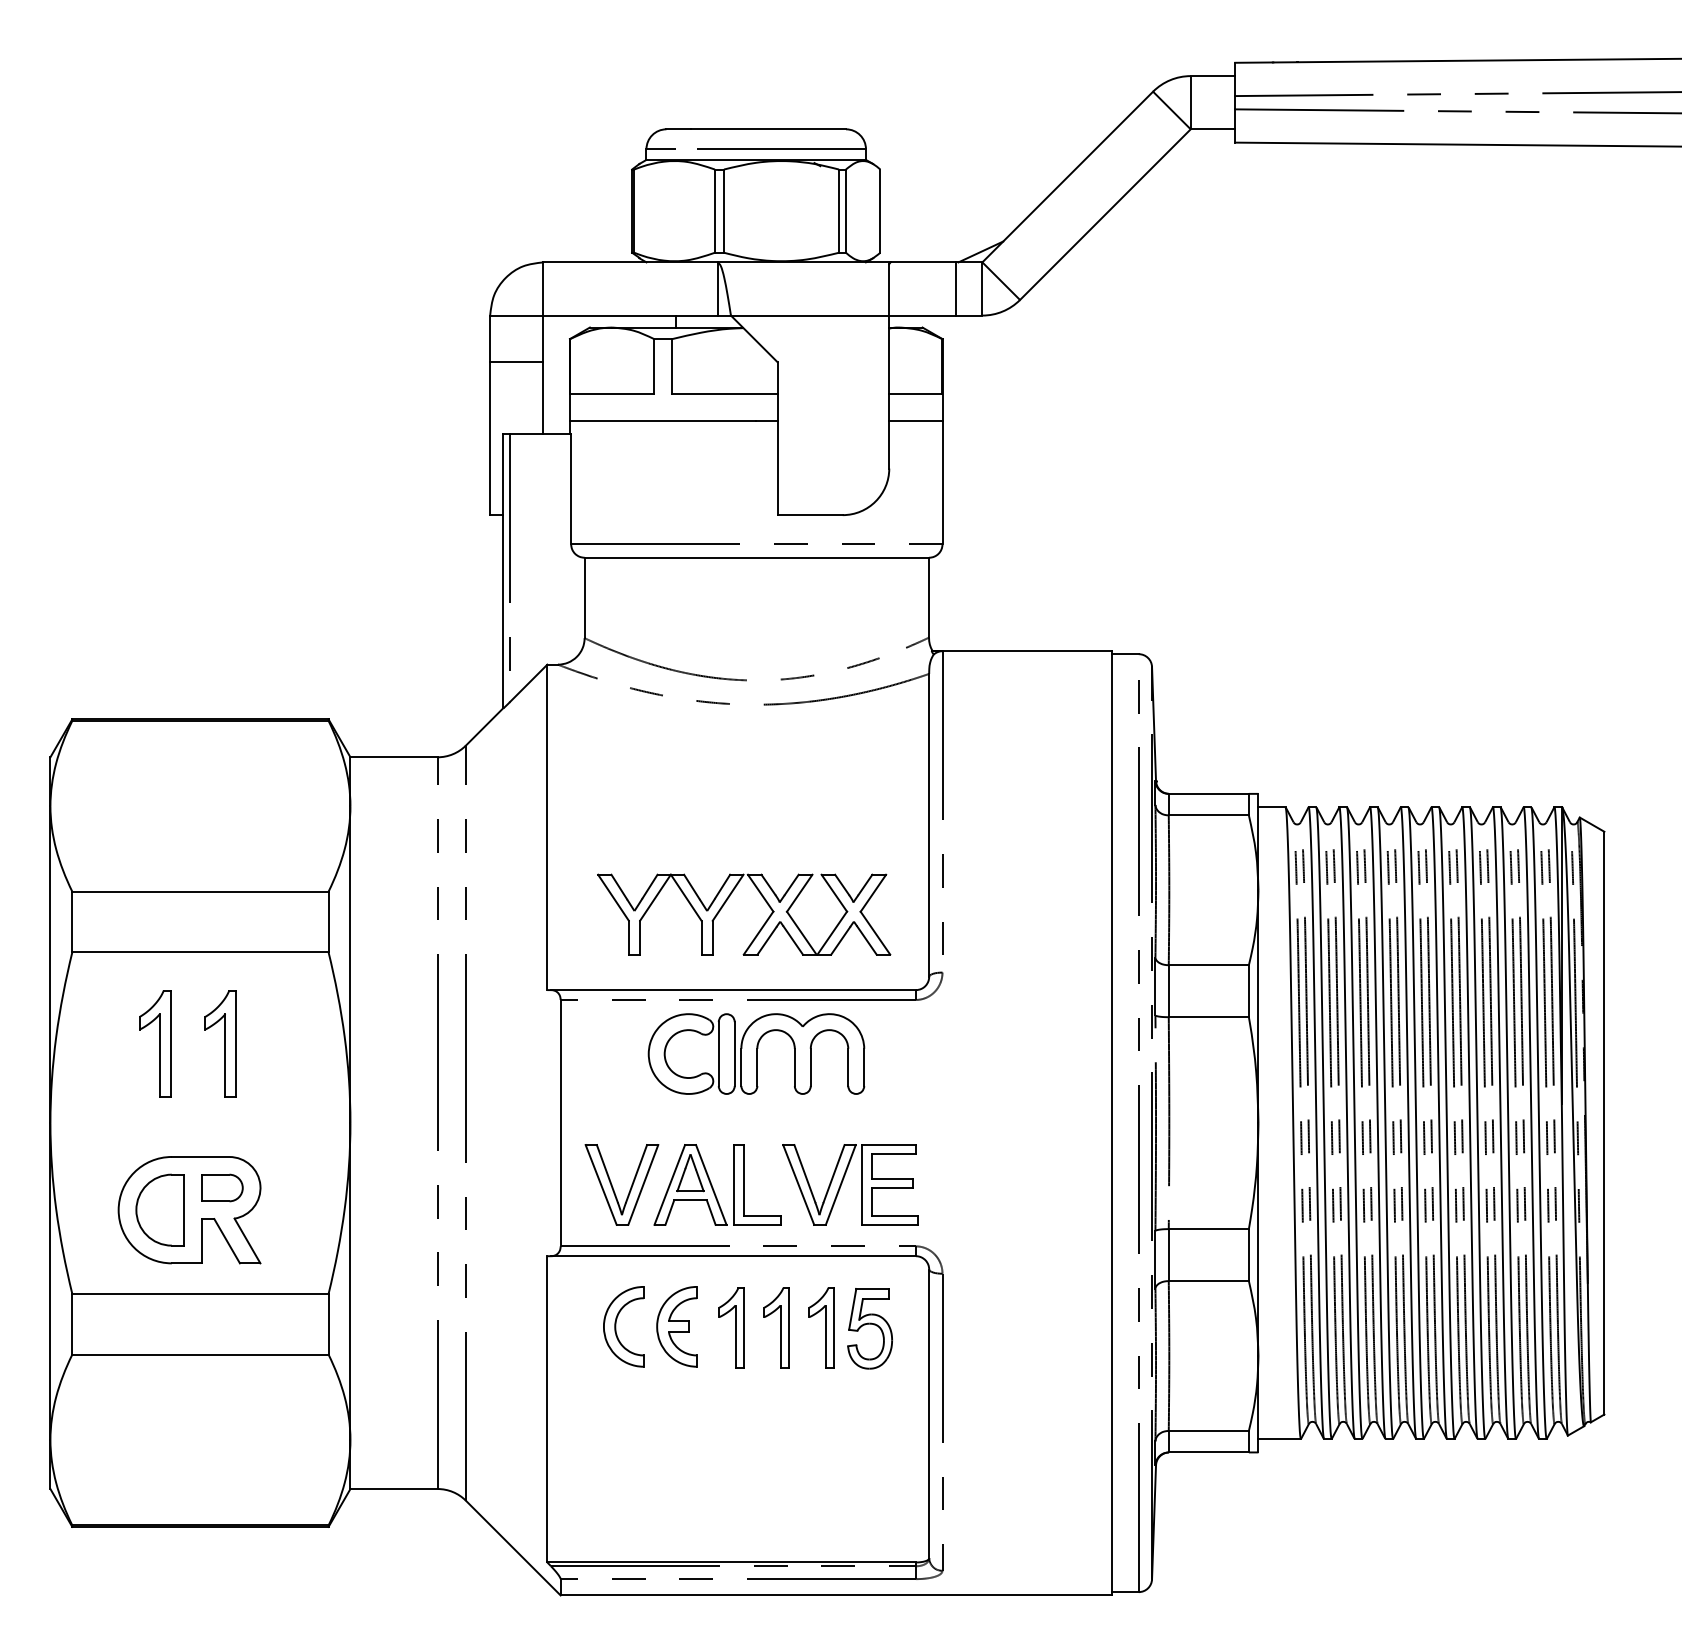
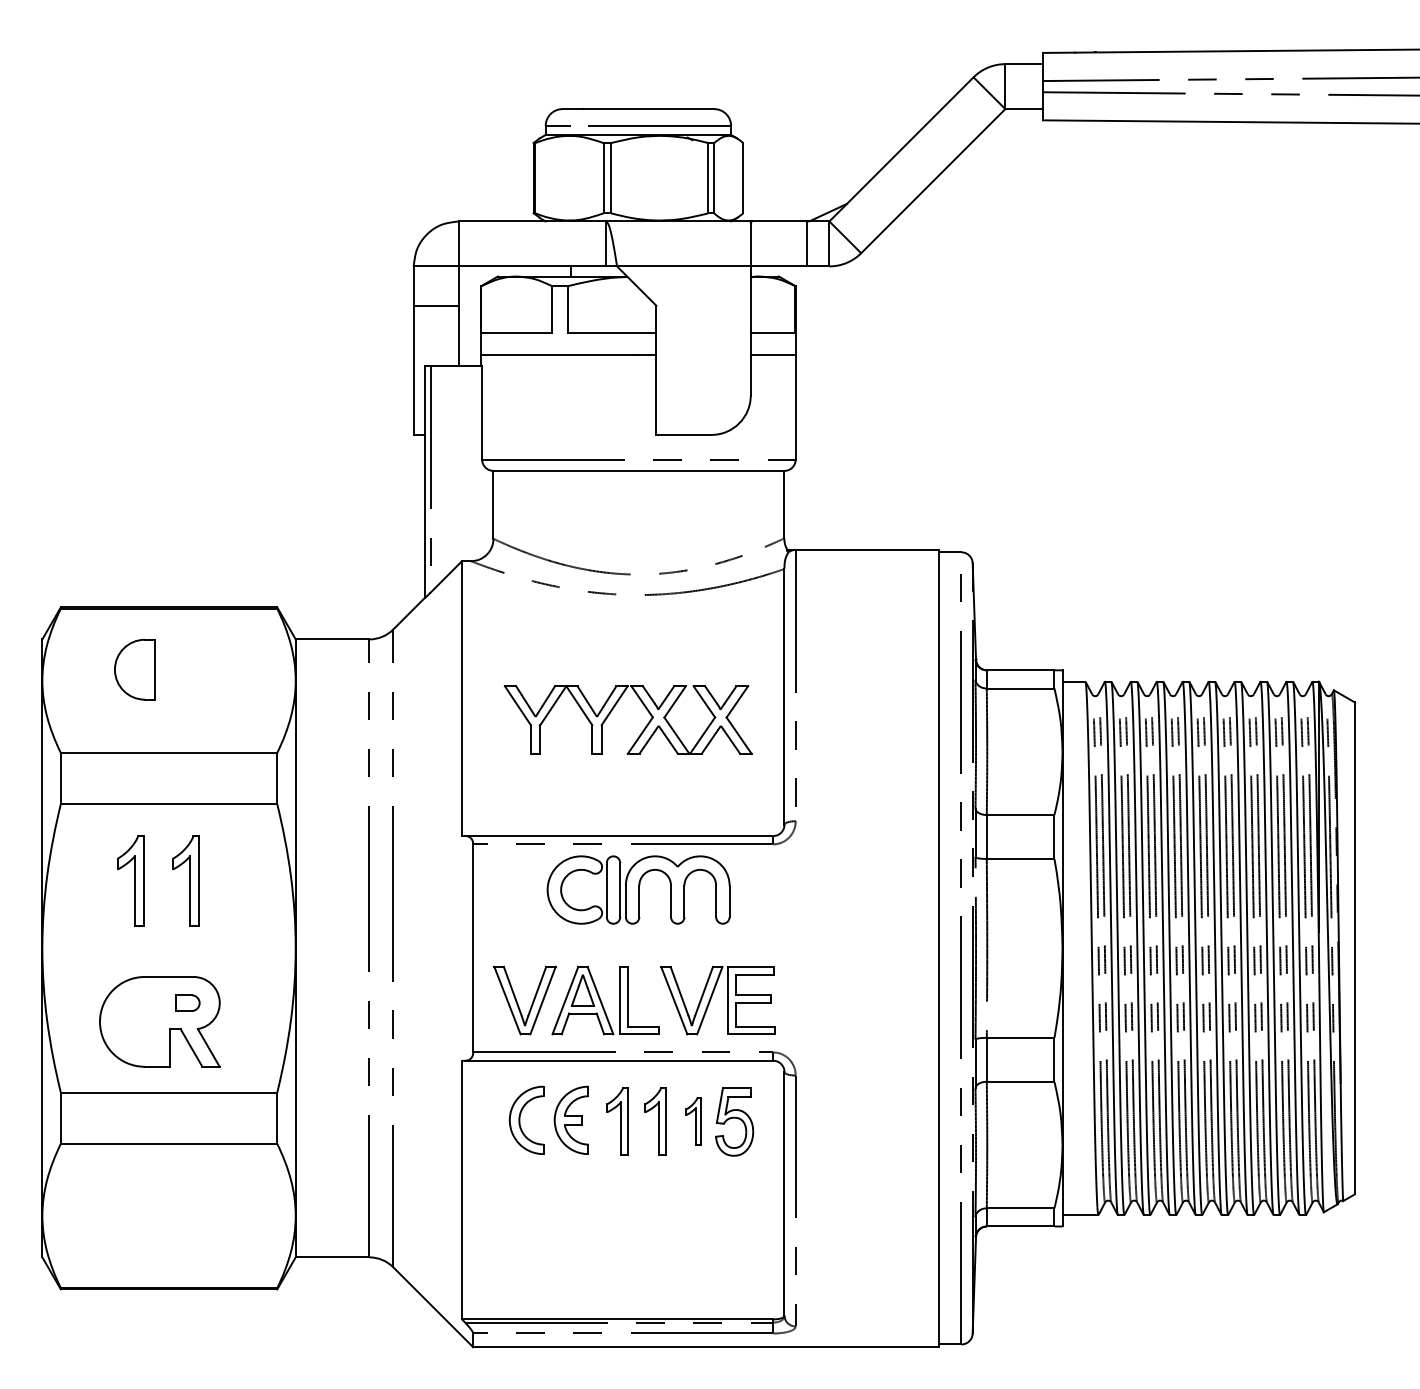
part: (762, 925) -> (643, 729), moved
part: (222, 1187) -> (187, 1002), size x0.7
part: (159, 1209) -> (134, 669), moved
part: (821, 1327) -> (693, 1120), size x0.7

